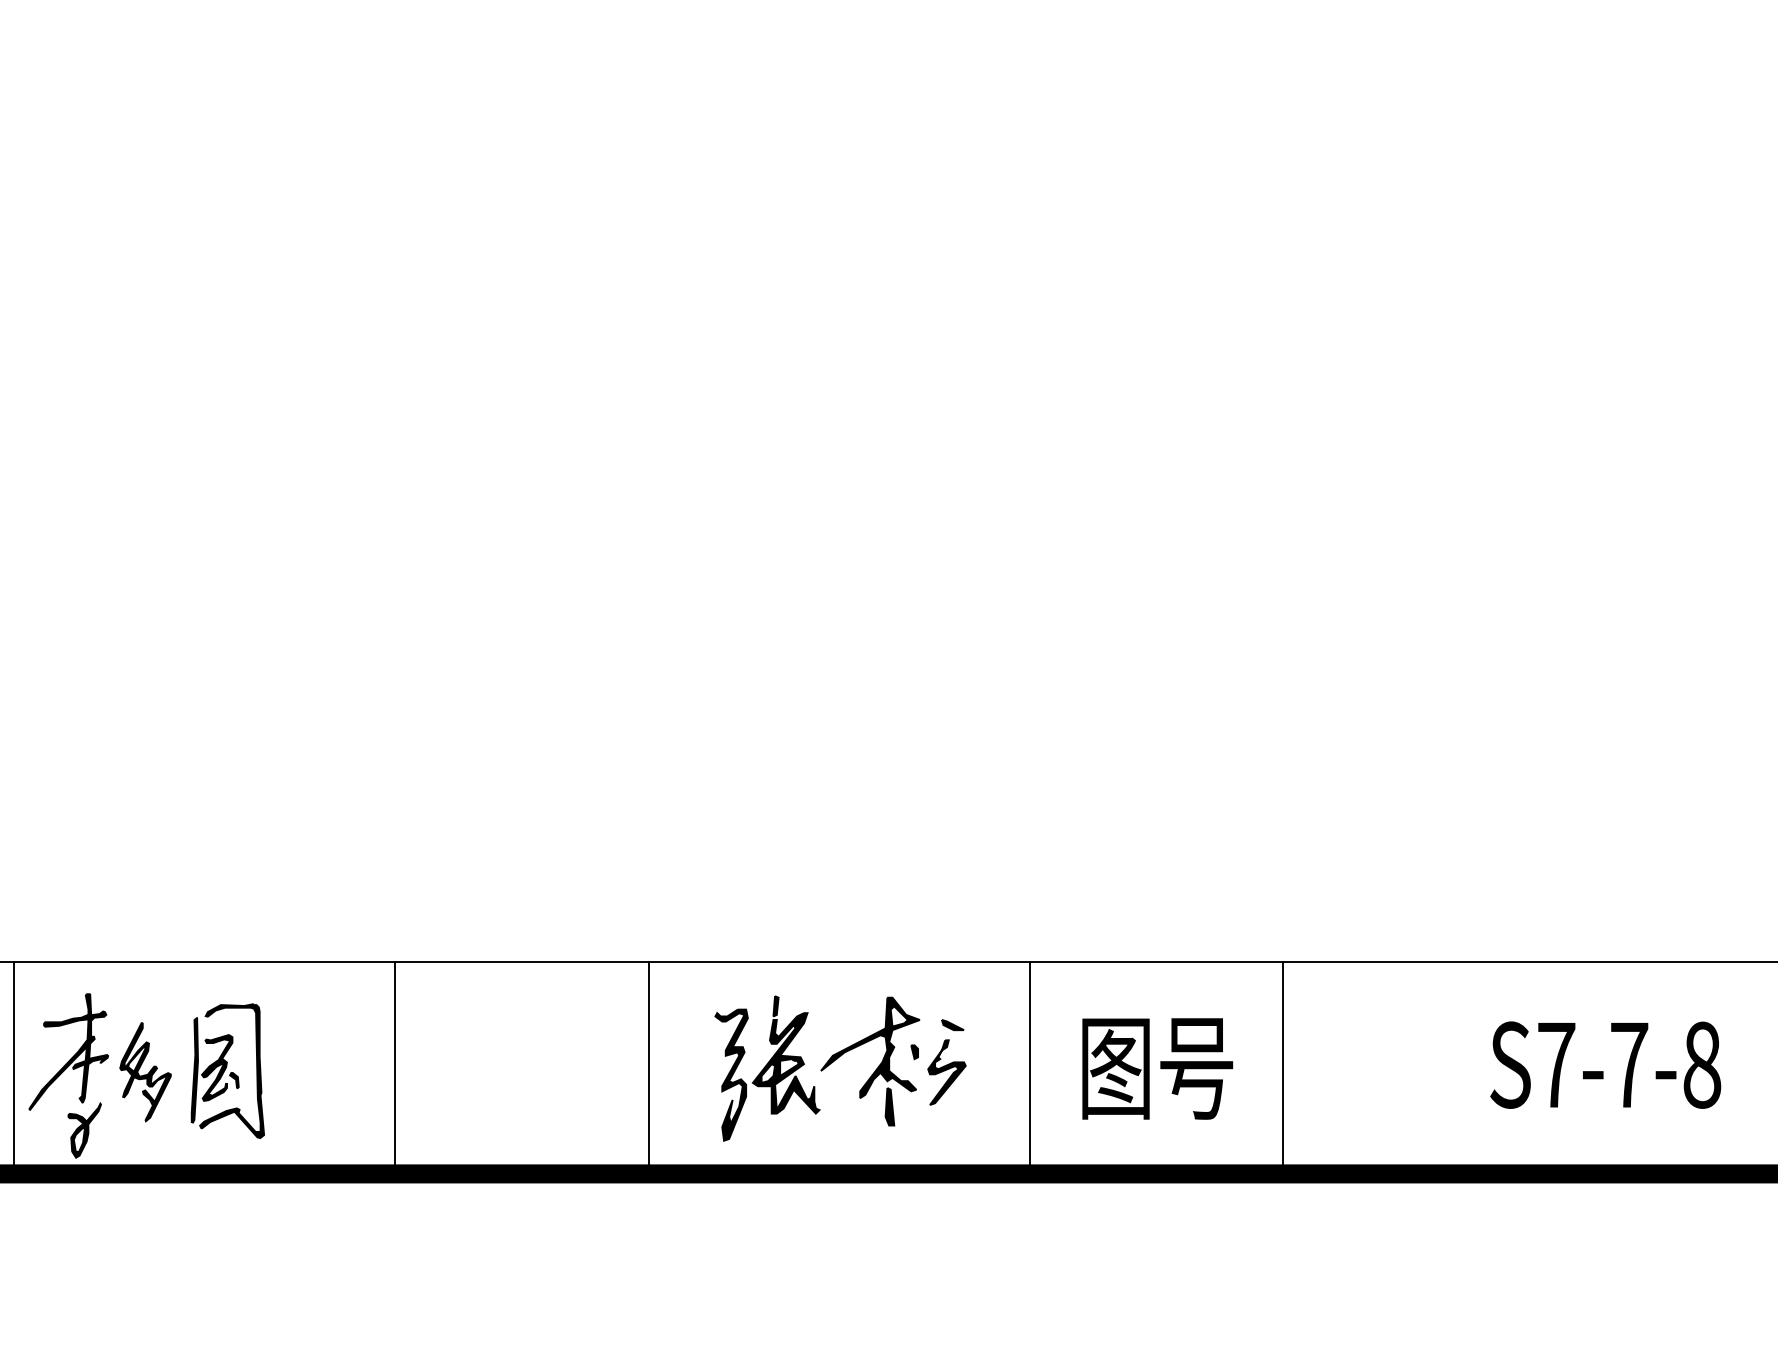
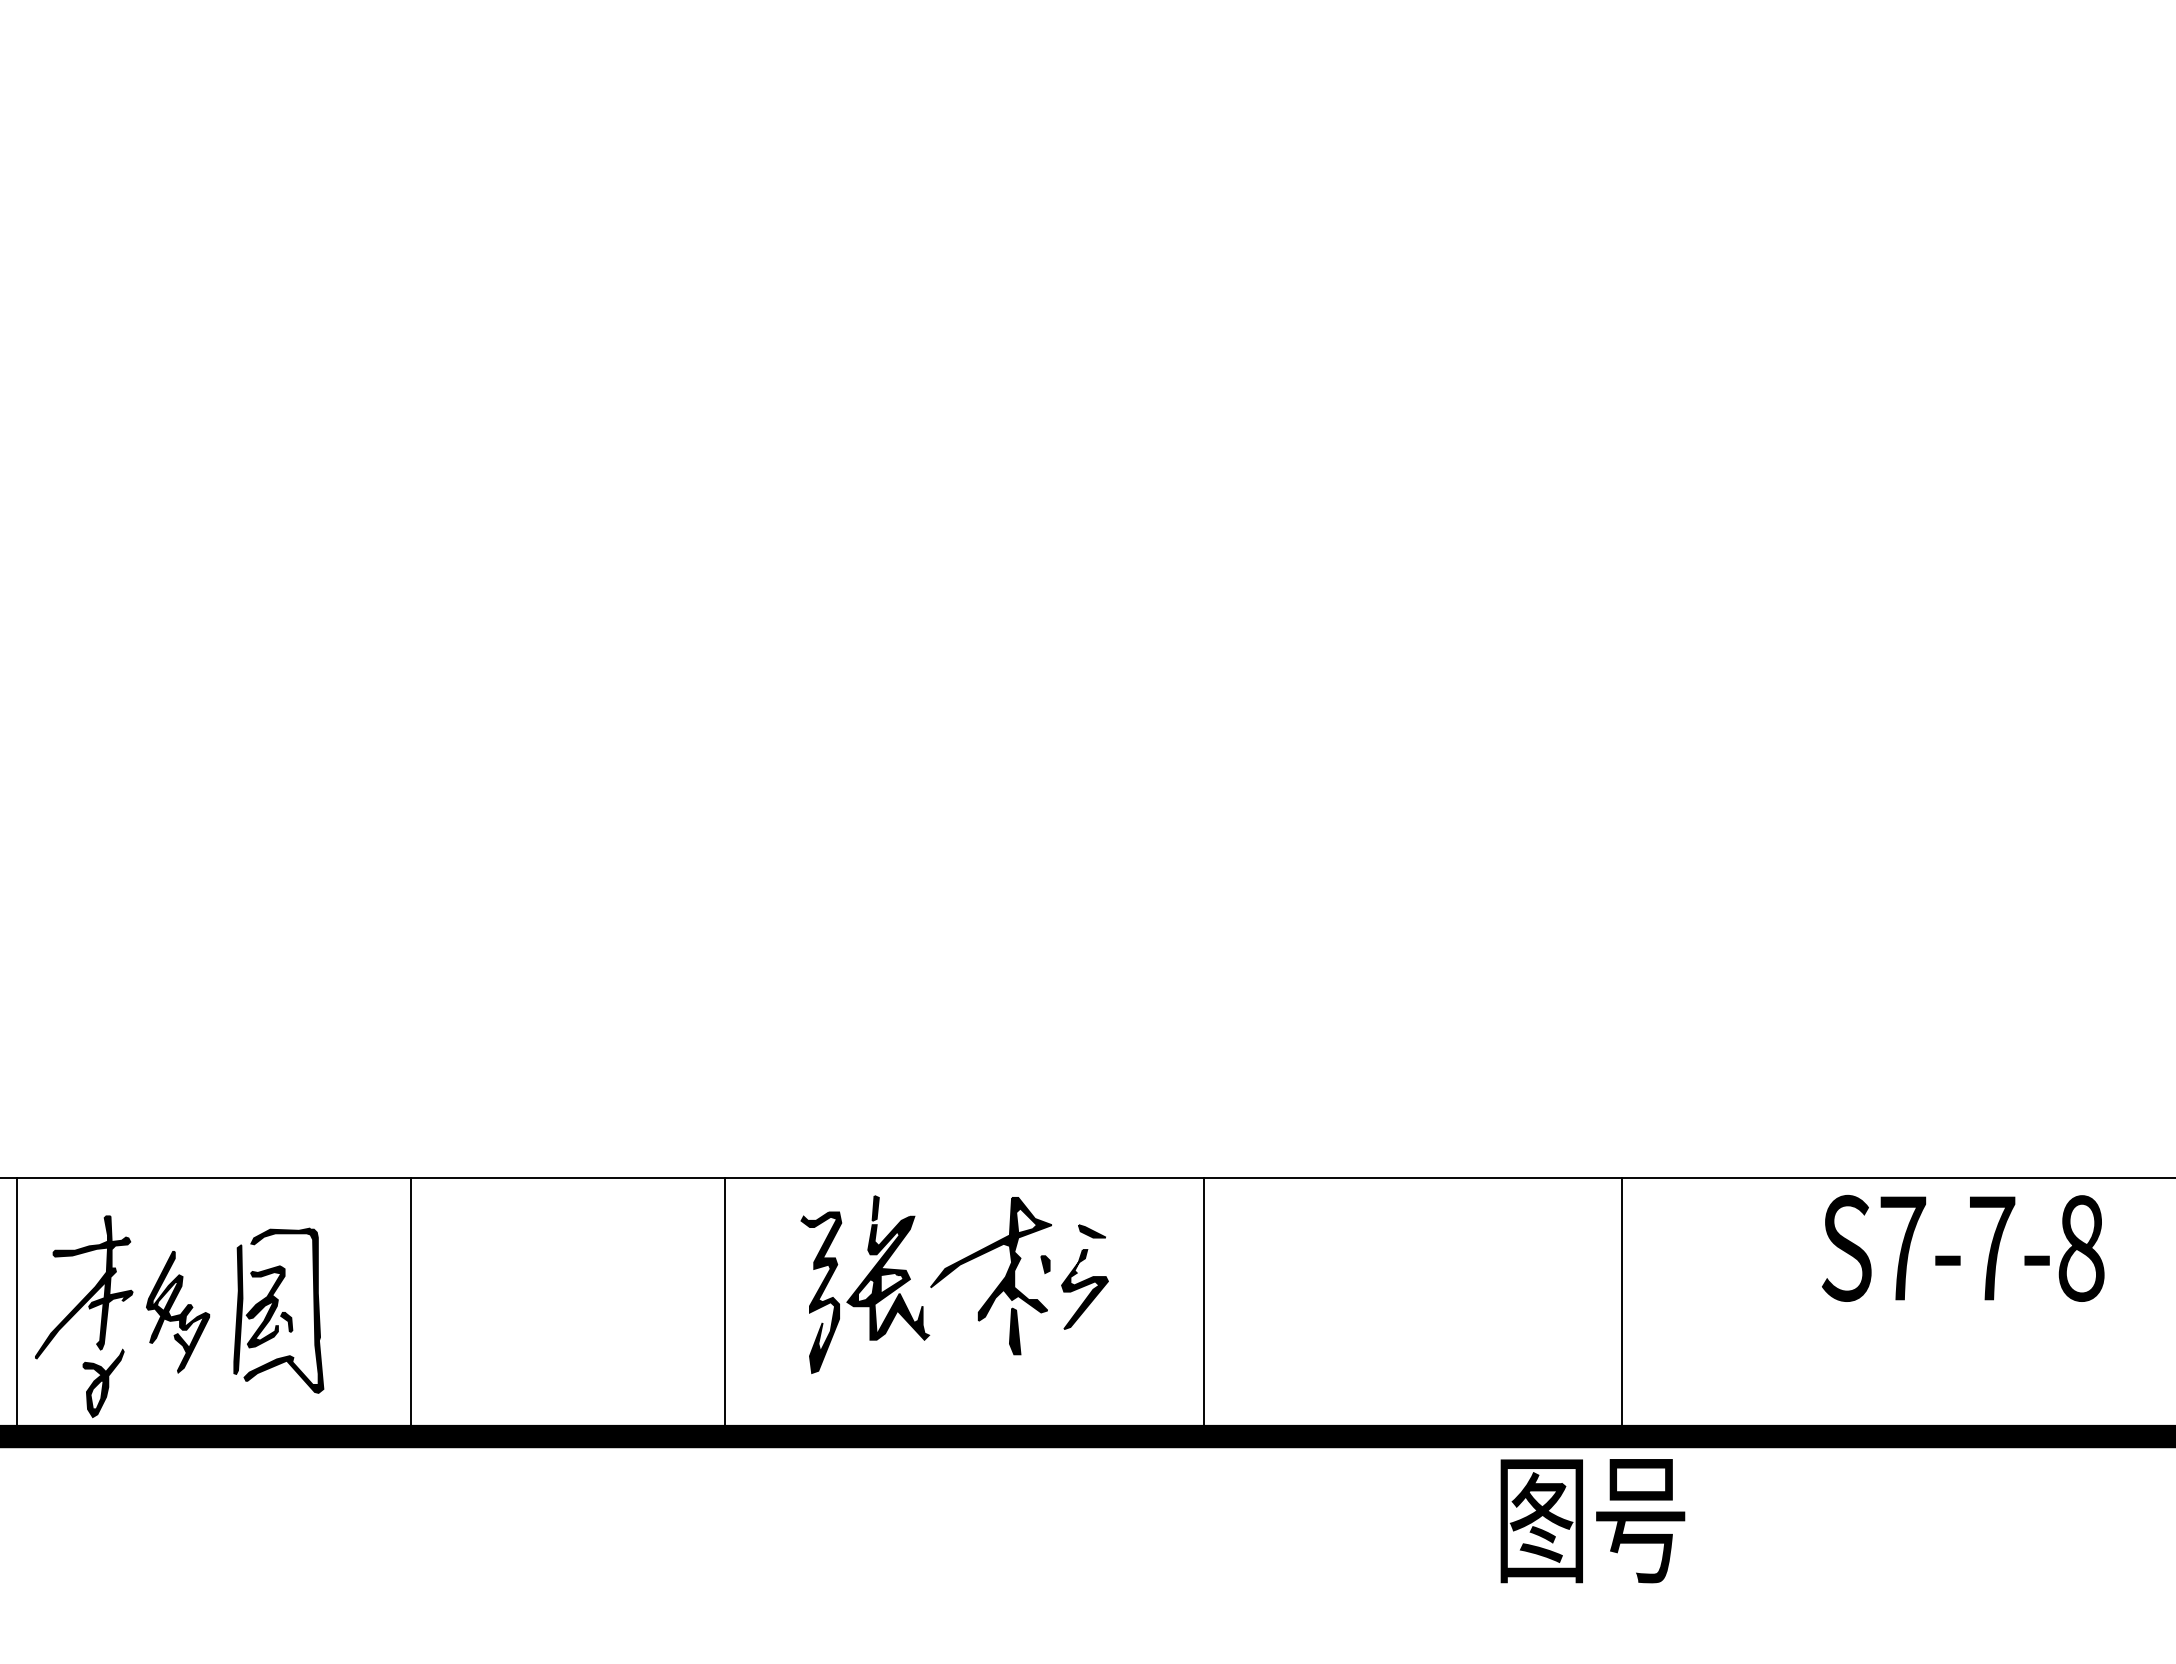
part: (833, 1061) -> (946, 1276), moved
text: (1605, 1065) -> (1963, 1248), moved
line: (395, 1067) -> (411, 1306), moved
line: (649, 1067) -> (725, 1306), moved
line: (1029, 1067) -> (1203, 1306), moved
line: (1283, 1067) -> (1621, 1306), moved
text: (1157, 1069) -> (1592, 1521), moved

